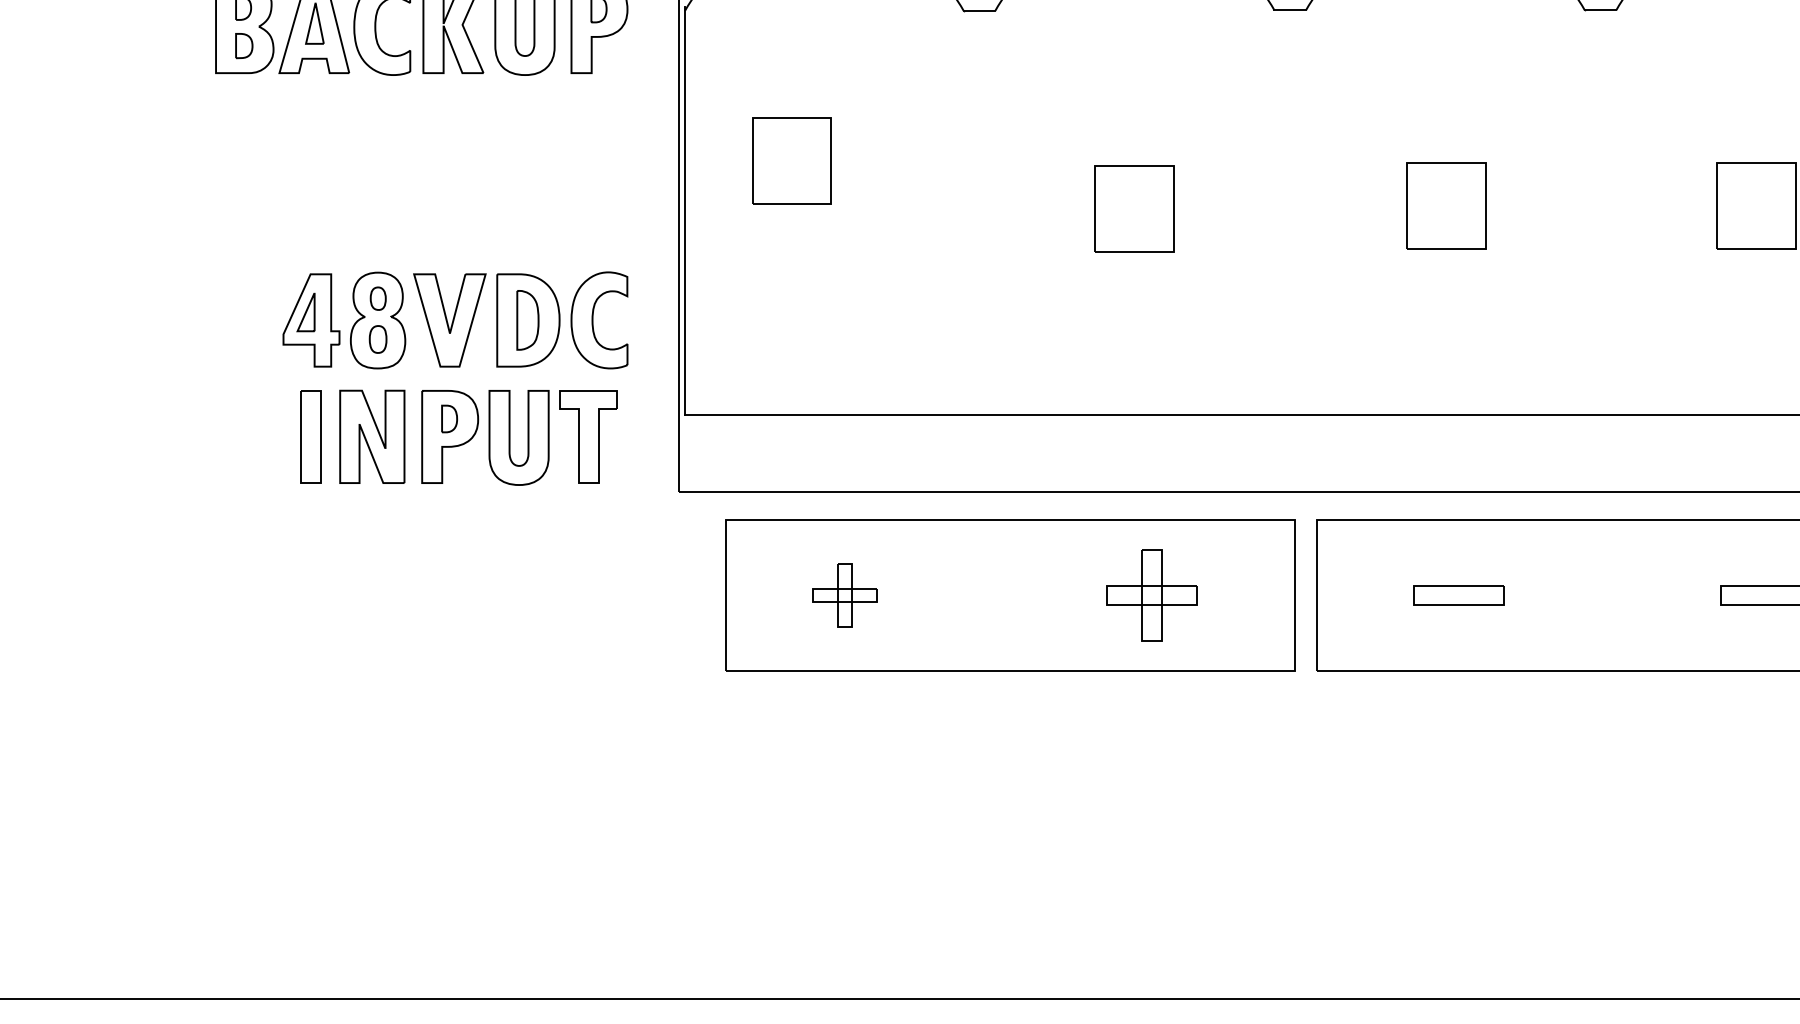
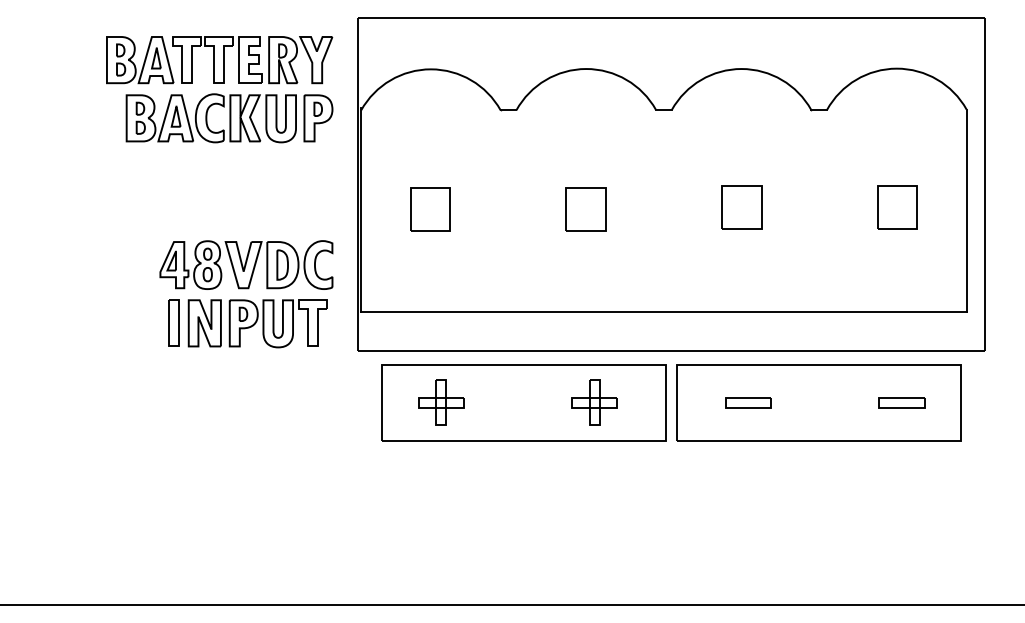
part: (791, 161) -> (430, 209), moved
part: (845, 595) -> (441, 402), size x1.43

